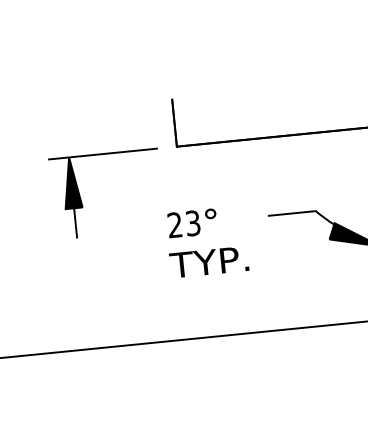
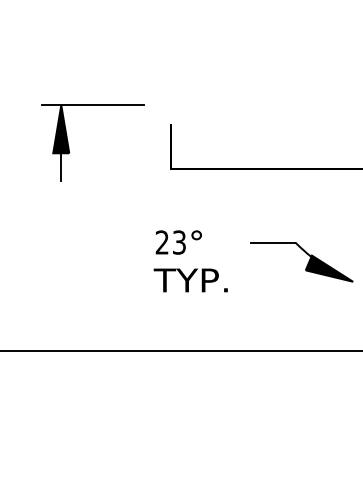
part: (82, 200) -> (69, 146), moved

